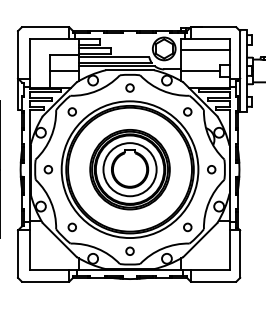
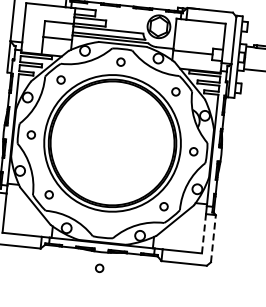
line: (205, 50) -> (199, 32), removed
part: (129, 169) -> (112, 143), removed
circle: (129, 250) -> (99, 267), moved
line: (230, 250) -> (204, 234), solid -> dashed
line: (240, 254) -> (213, 239), solid -> dashed

